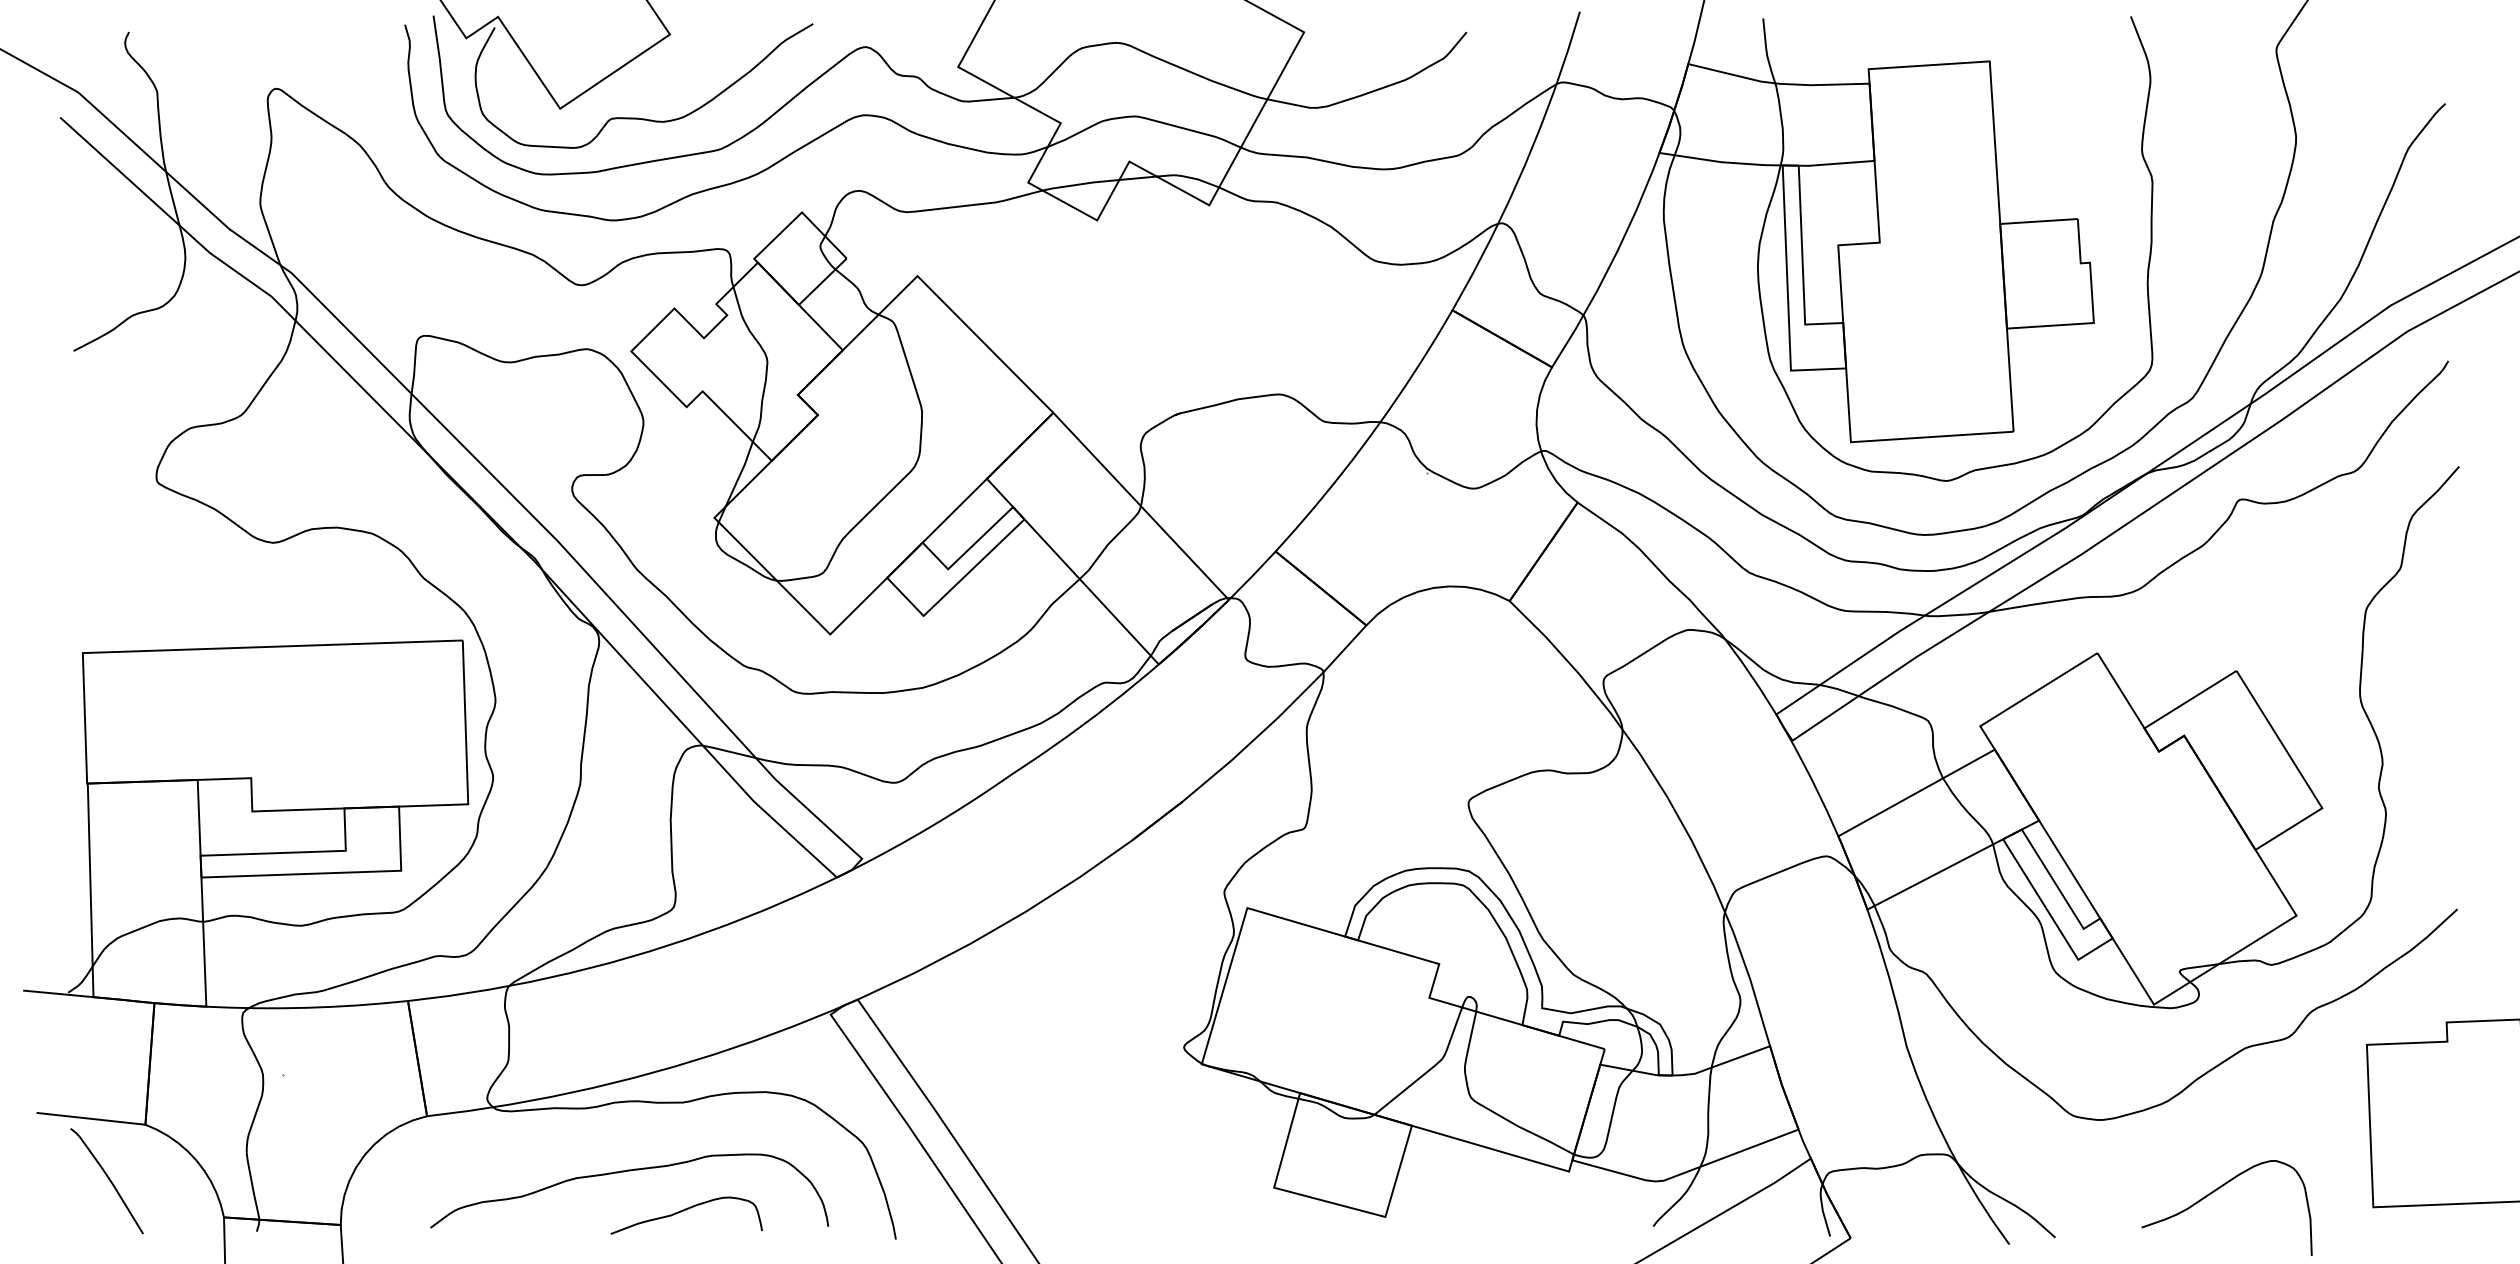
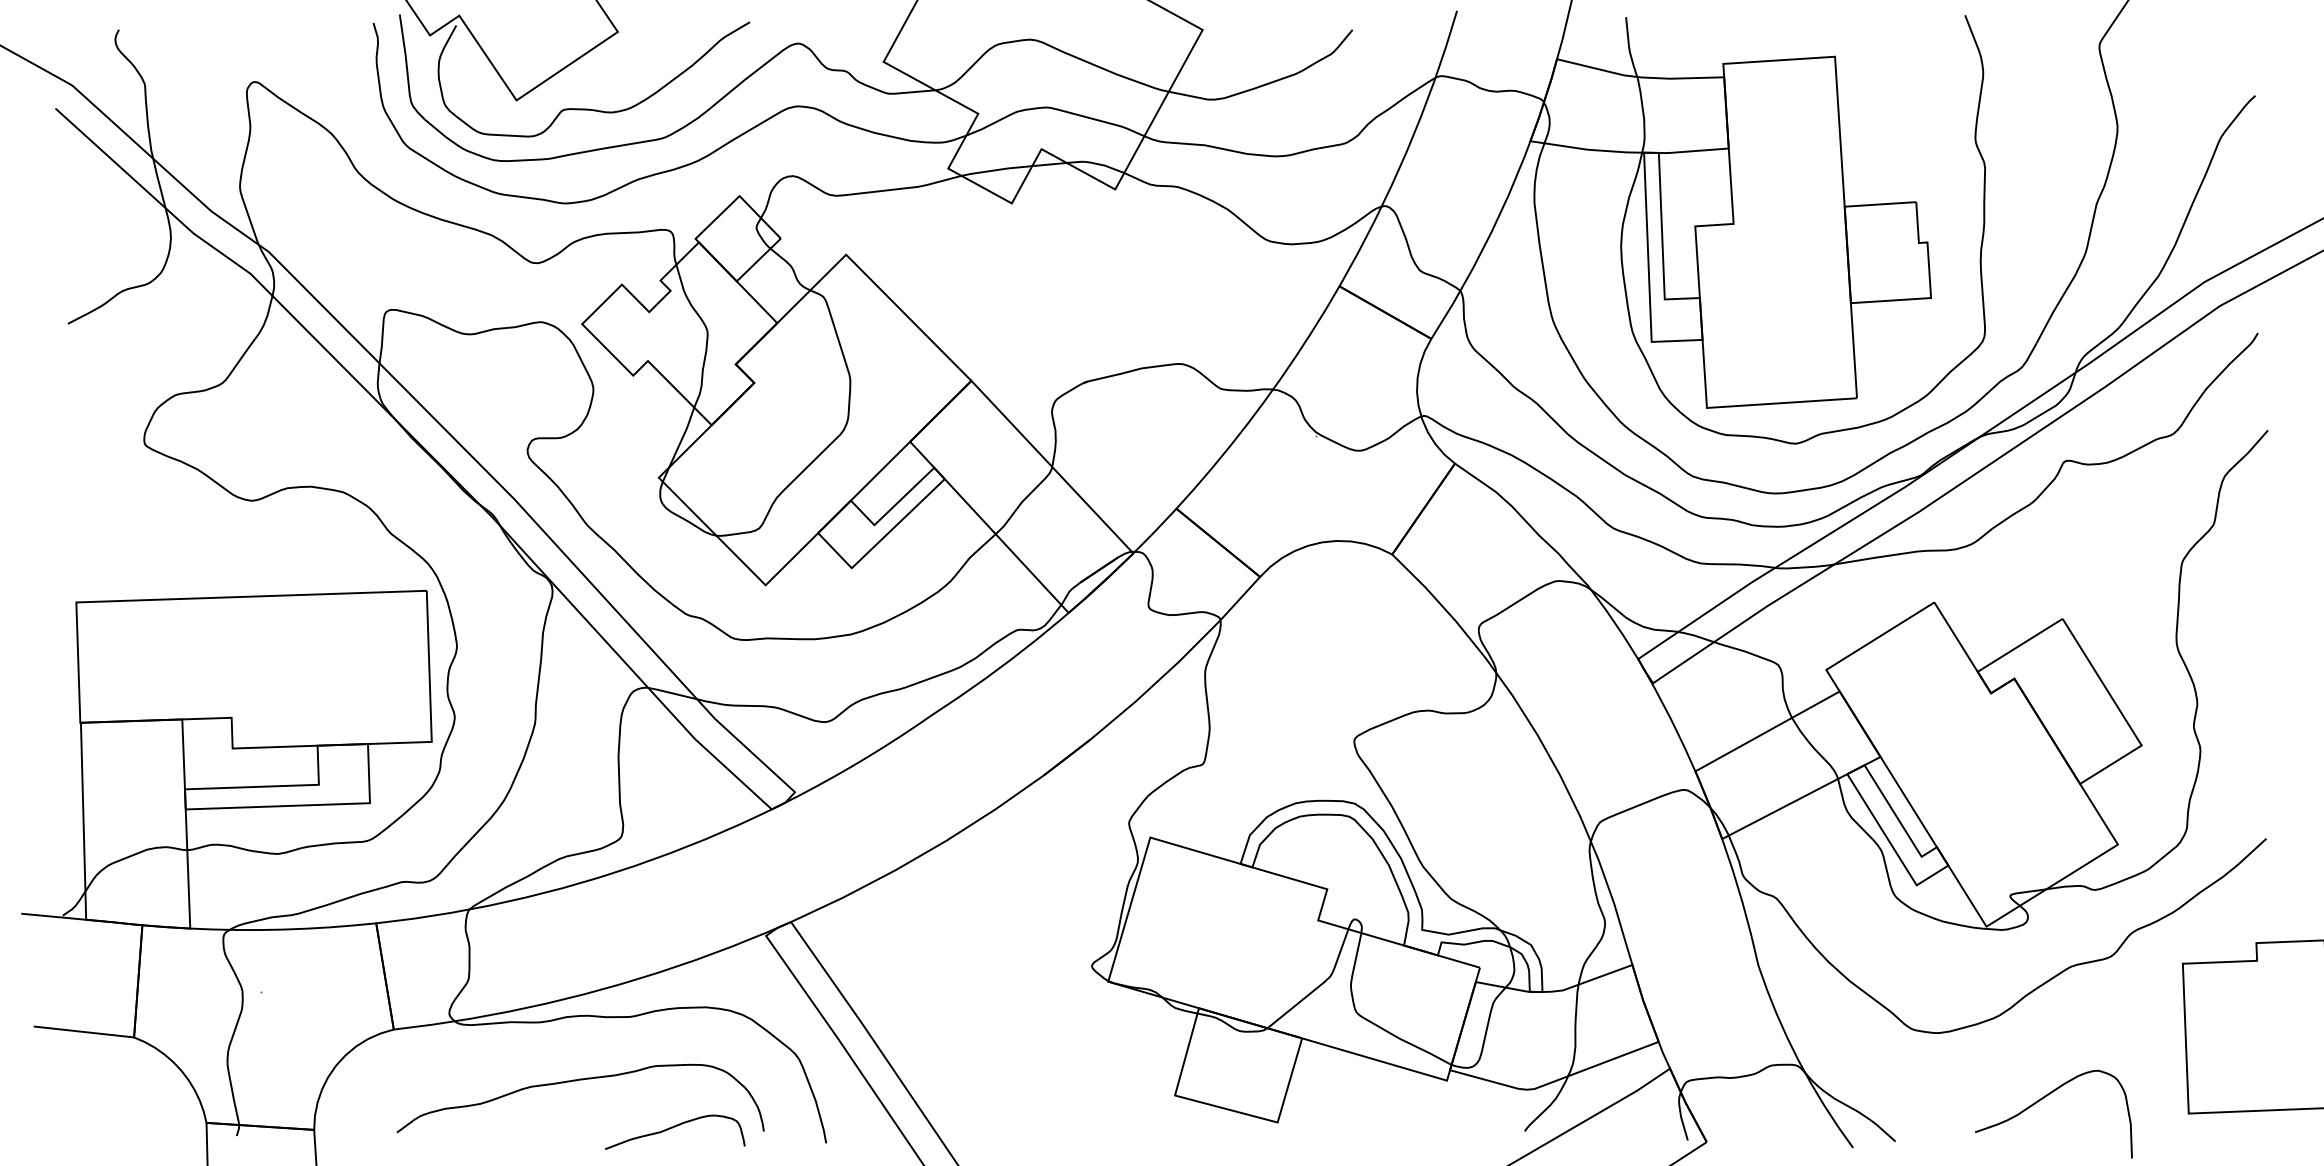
curve: (107, 1179) -> (99, 1087), removed
curve: (686, 1210) -> (675, 1127), moved

